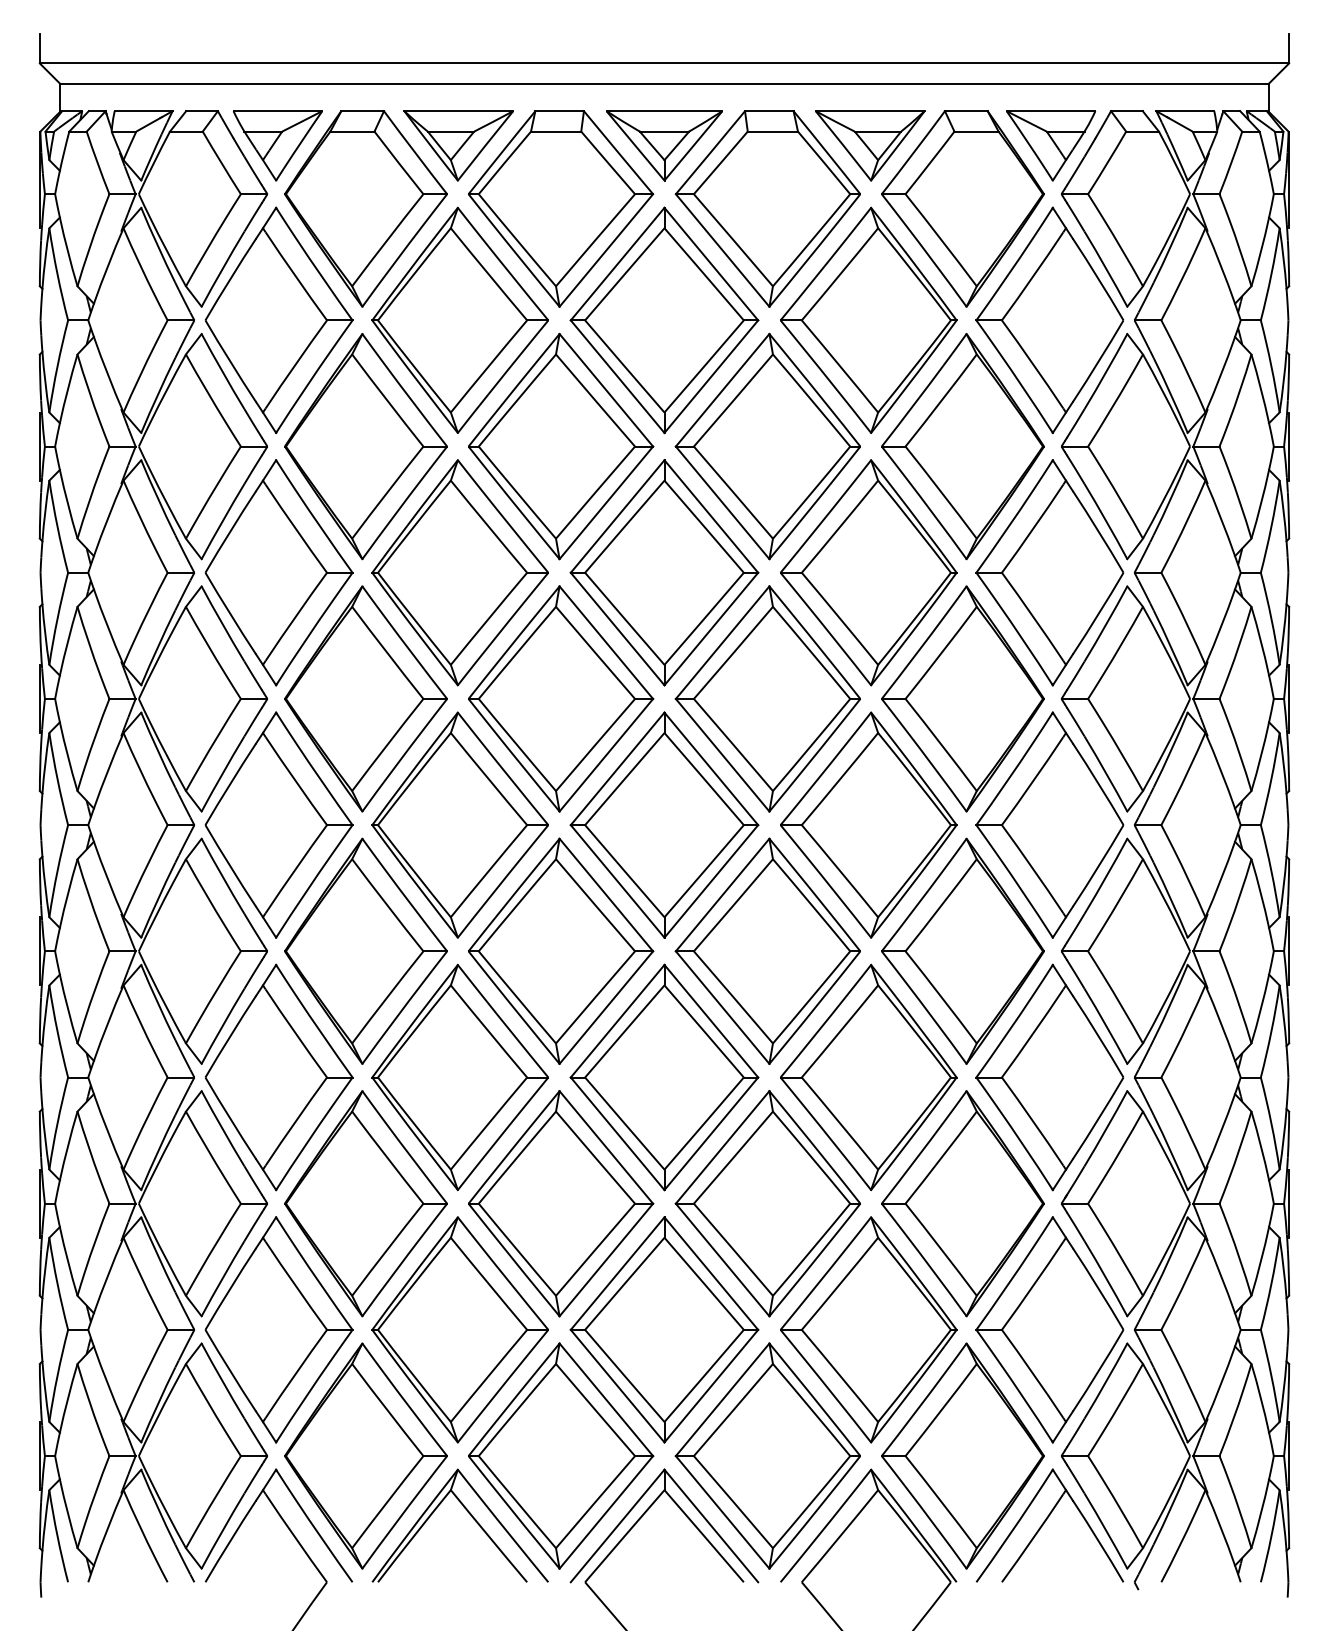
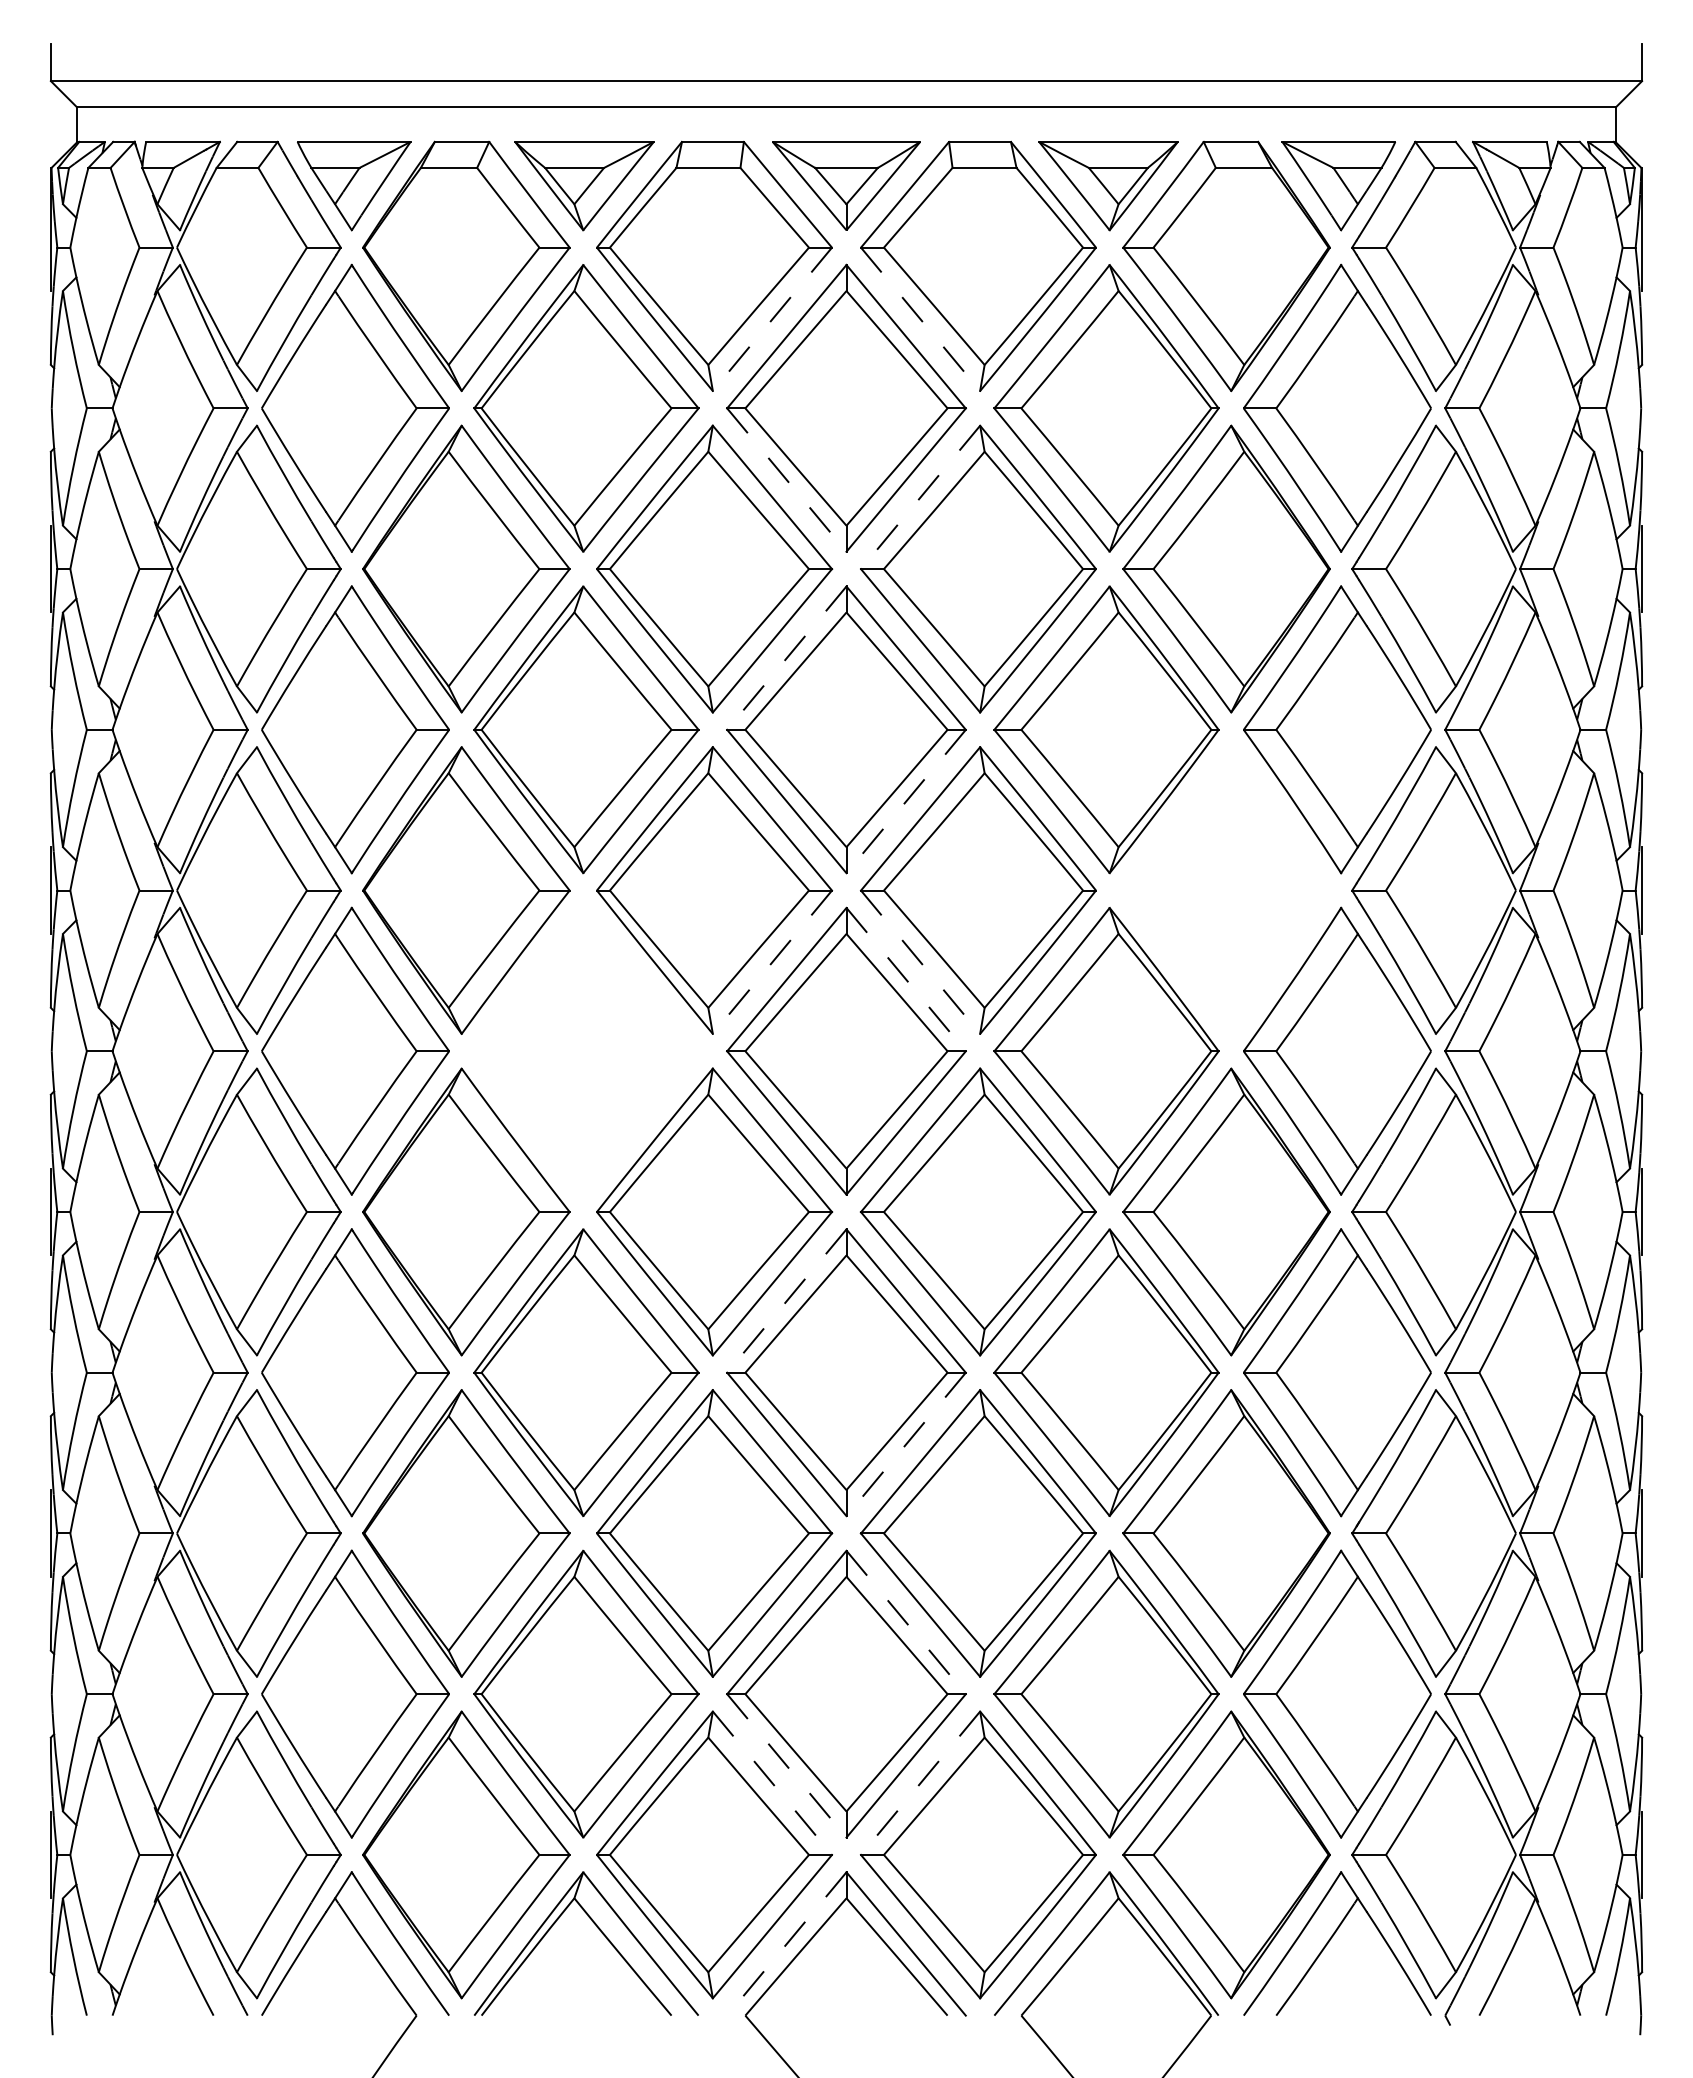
line: (606, 250) -> (772, 319), solid -> dashed
line: (722, 250) -> (920, 319), solid -> dashed
line: (618, 377) -> (787, 480), solid -> dashed
line: (722, 390) -> (920, 497), solid -> dashed
line: (617, 516) -> (786, 658), solid -> dashed
line: (710, 629) -> (905, 801), solid -> dashed
part: (962, 698) -> (1226, 890), removed
line: (606, 755) -> (772, 962), solid -> dashed
line: (722, 755) -> (920, 962), solid -> dashed
line: (711, 768) -> (906, 979), solid -> dashed
part: (460, 825) -> (586, 1051), removed
line: (617, 1021) -> (786, 1301), solid -> dashed
line: (710, 1133) -> (905, 1444), solid -> dashed
line: (711, 1273) -> (906, 1622), solid -> dashed
line: (618, 1386) -> (787, 1766), solid -> dashed
line: (606, 1400) -> (772, 1783), solid -> dashed
line: (722, 1400) -> (920, 1783), solid -> dashed
line: (617, 1526) -> (786, 1944), solid -> dashed

